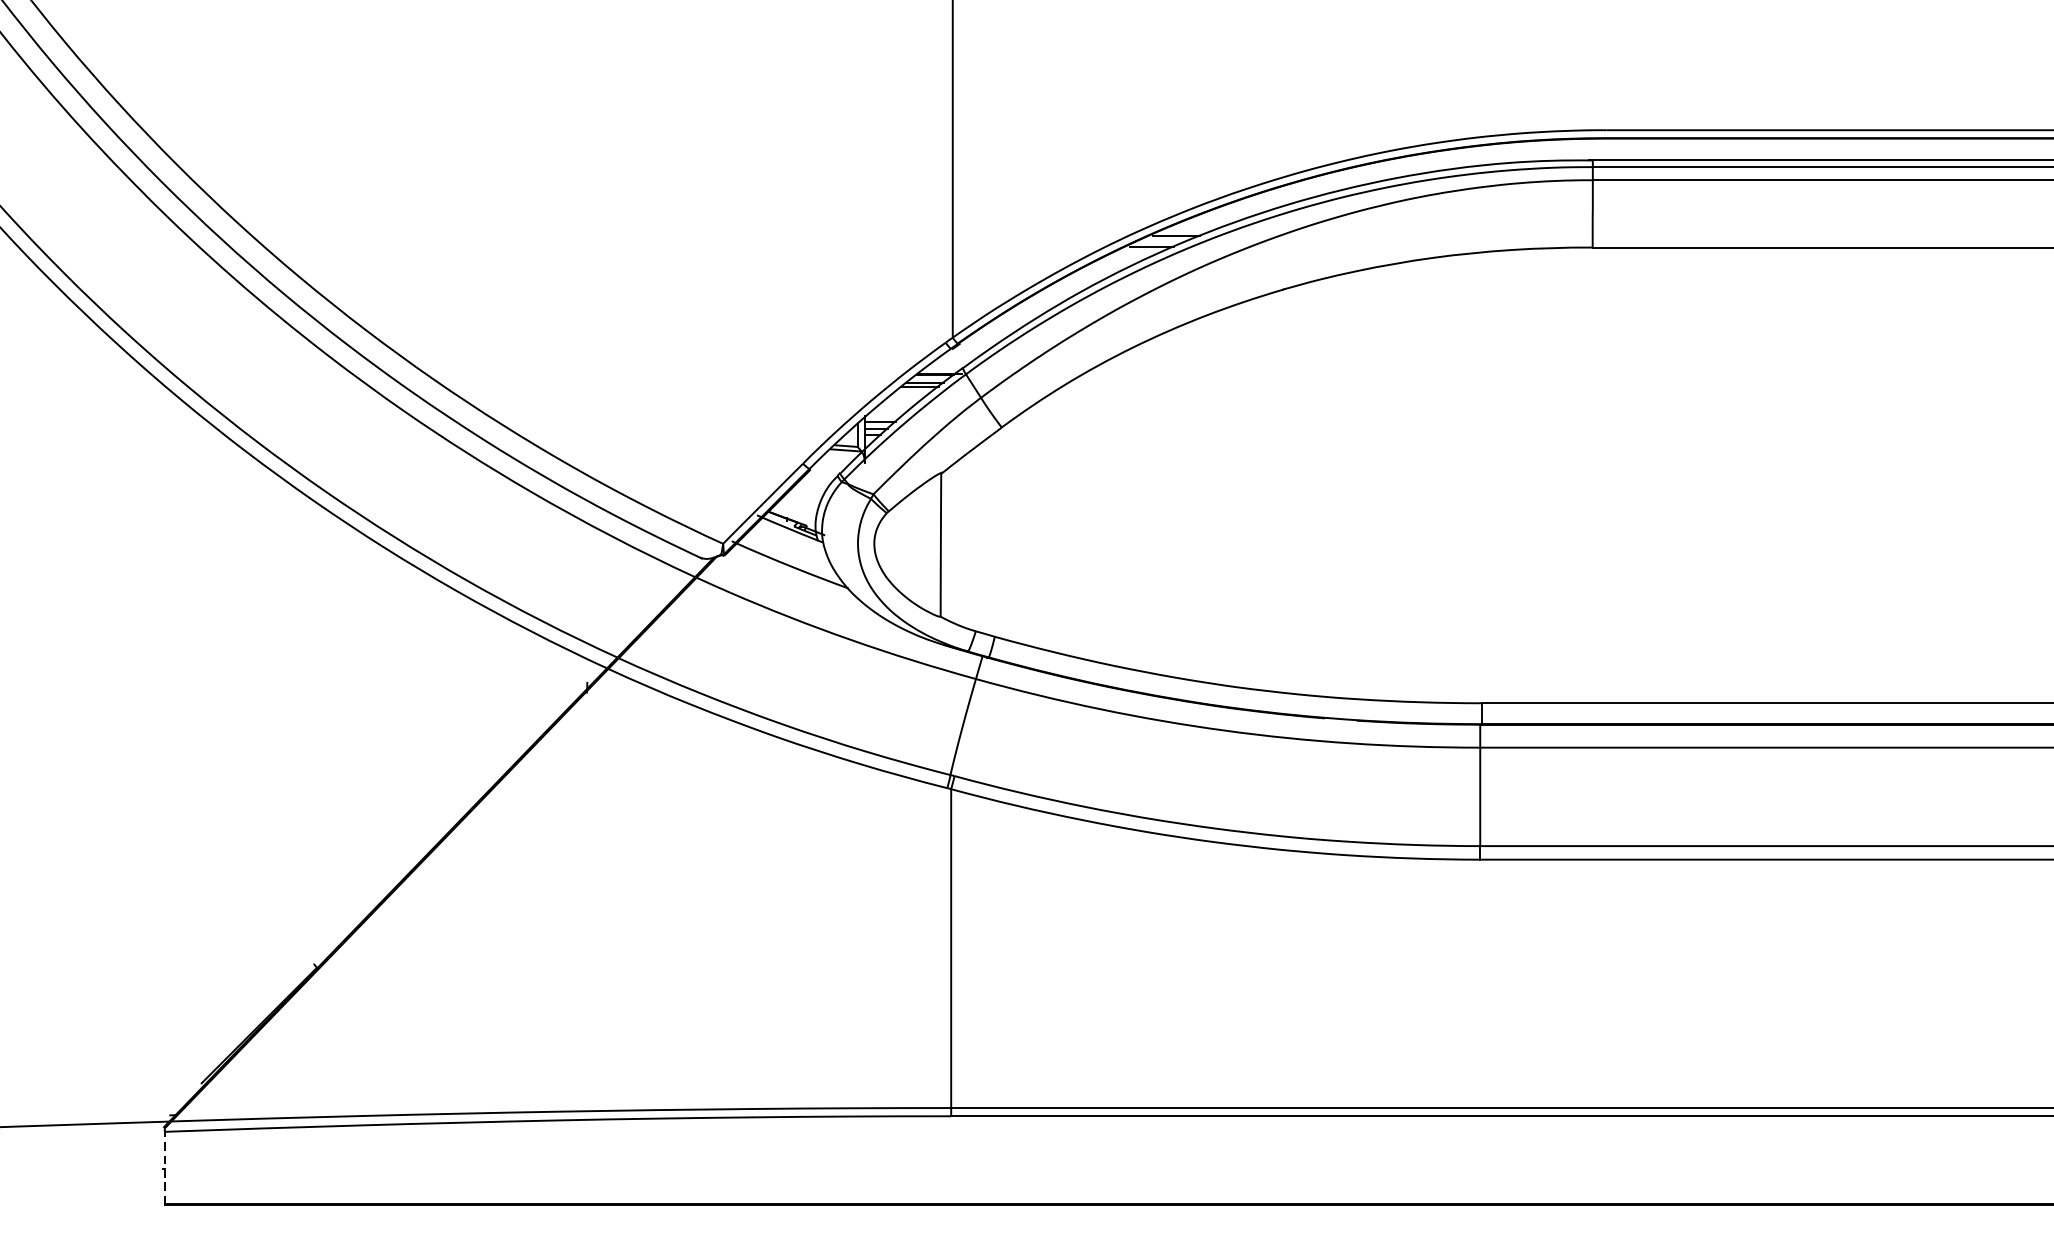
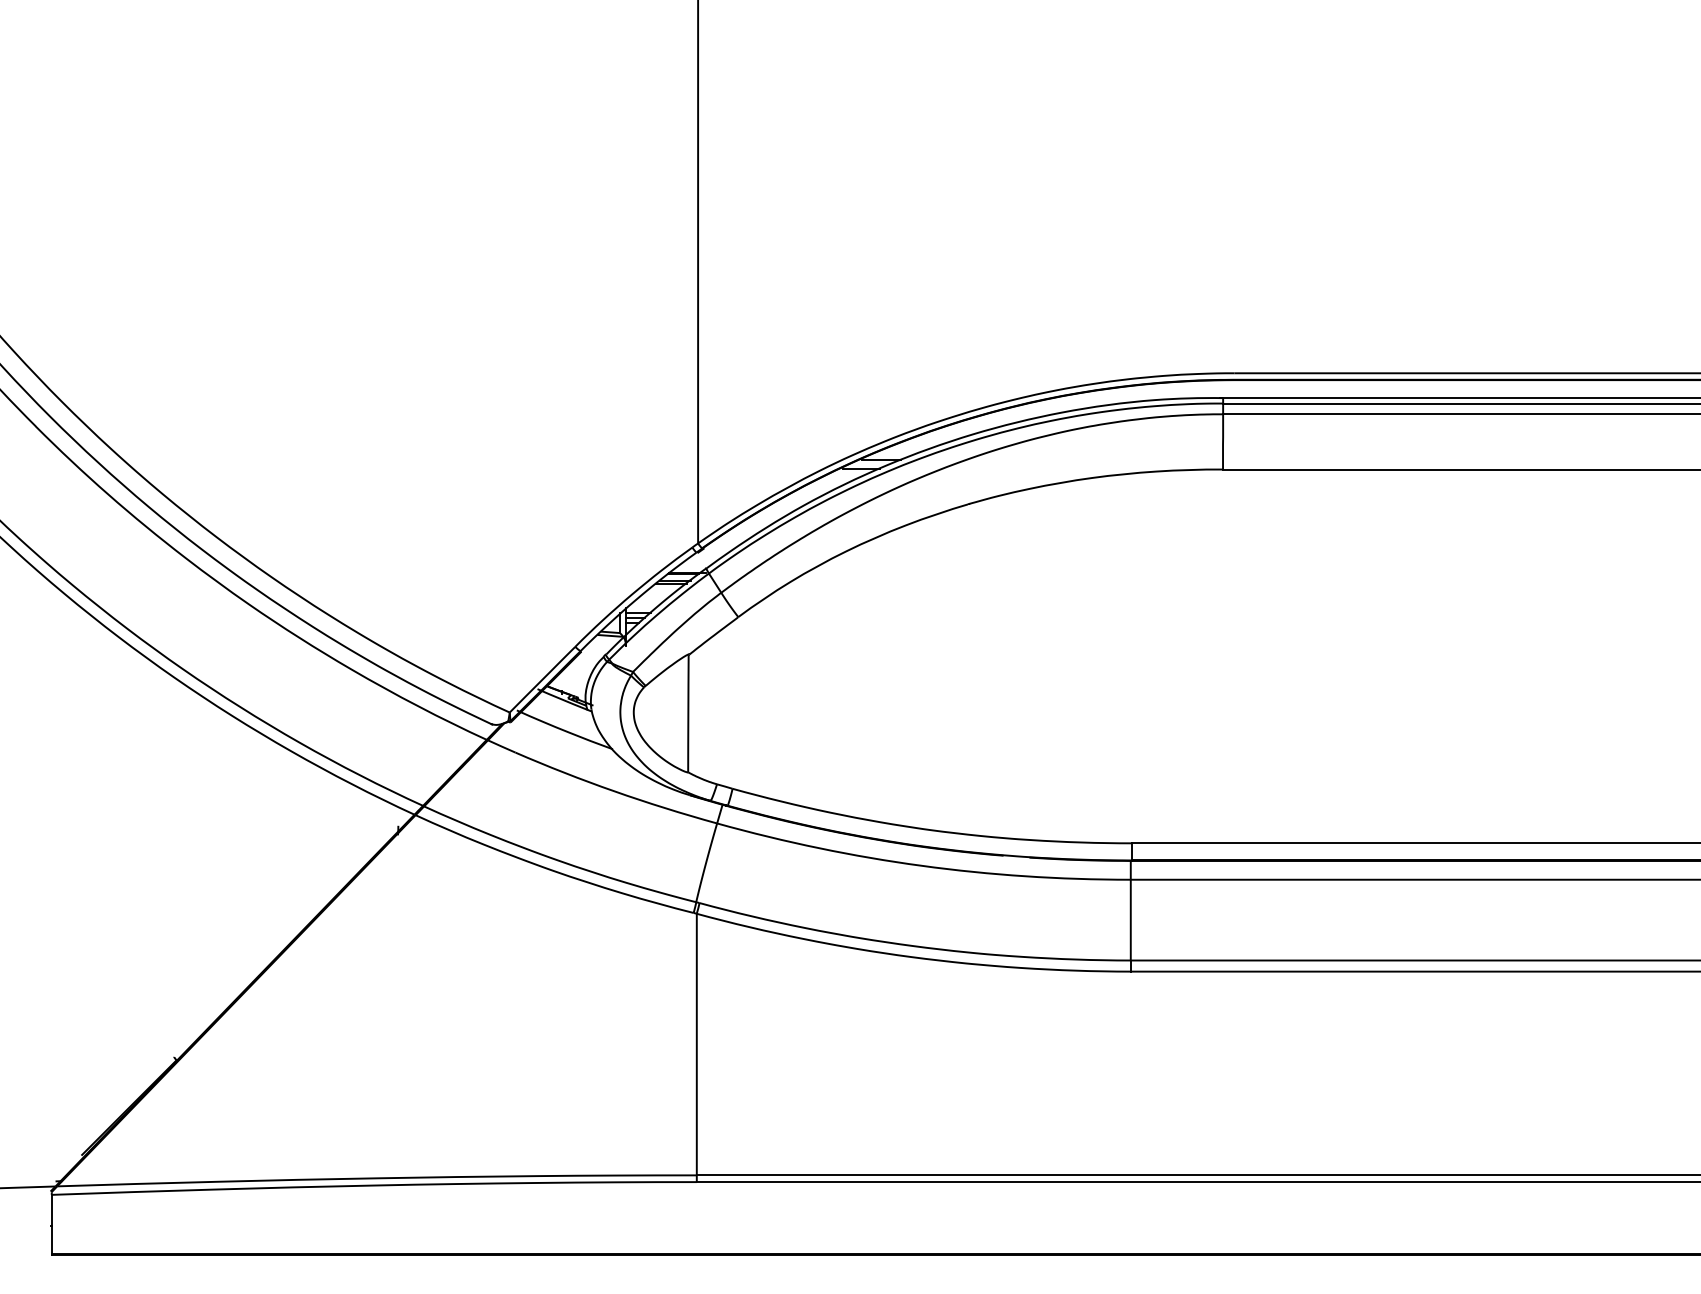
line: (164, 1167) -> (51, 1224), dashed -> solid

